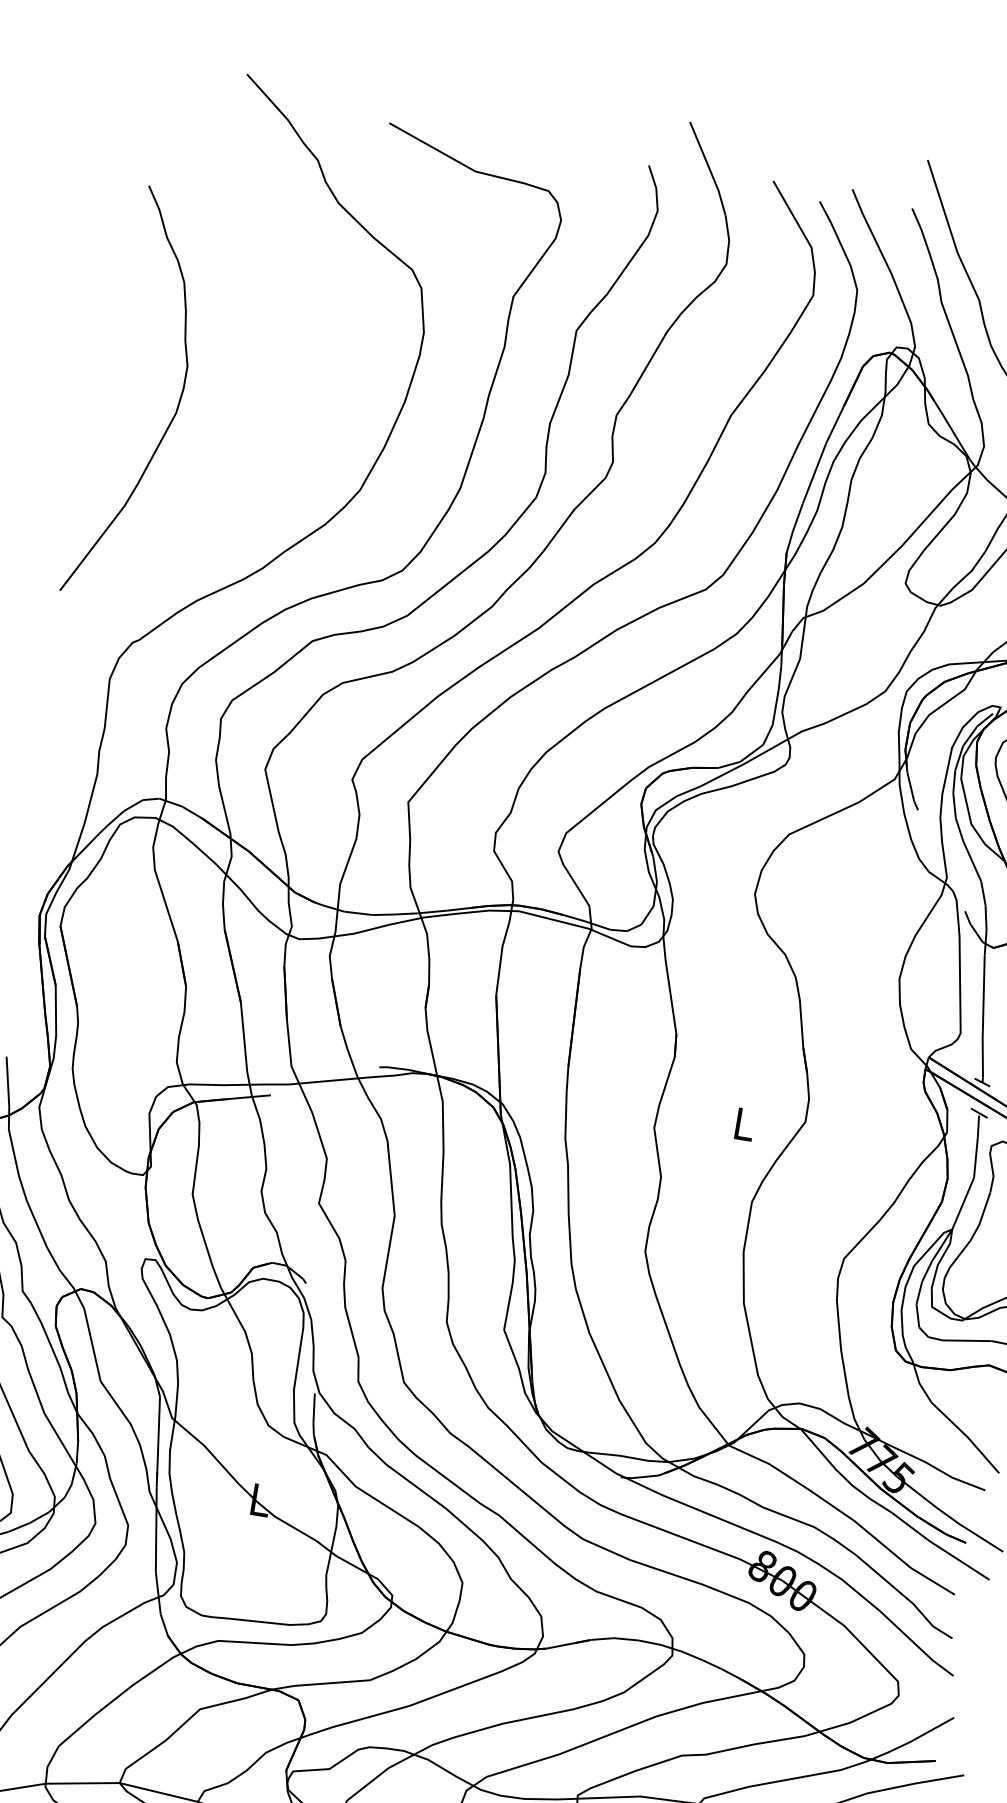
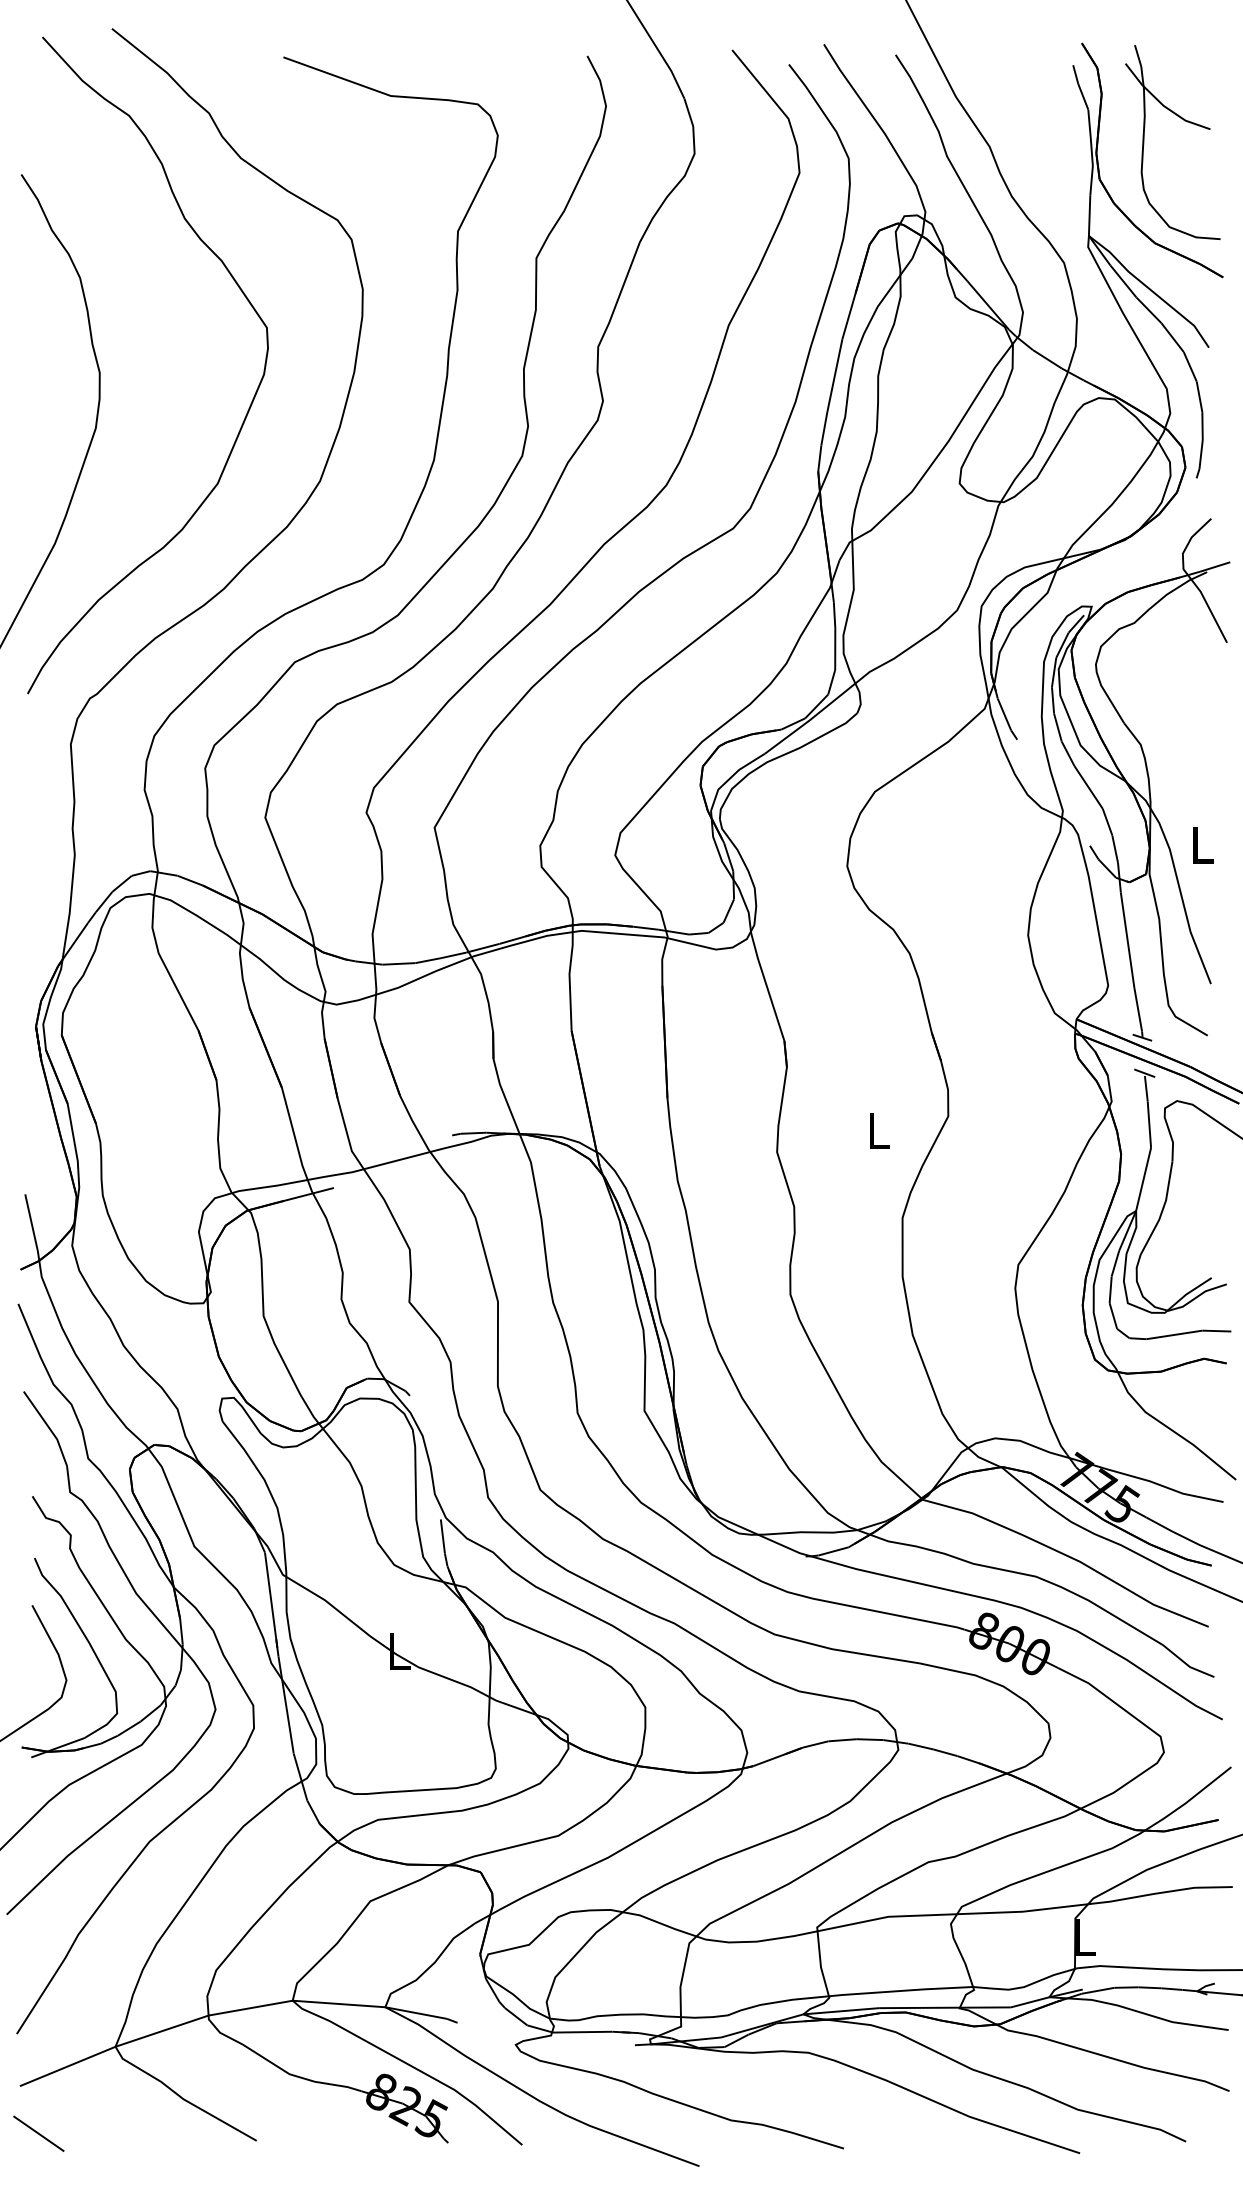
curve: (310, 415) -> (249, 405), added

